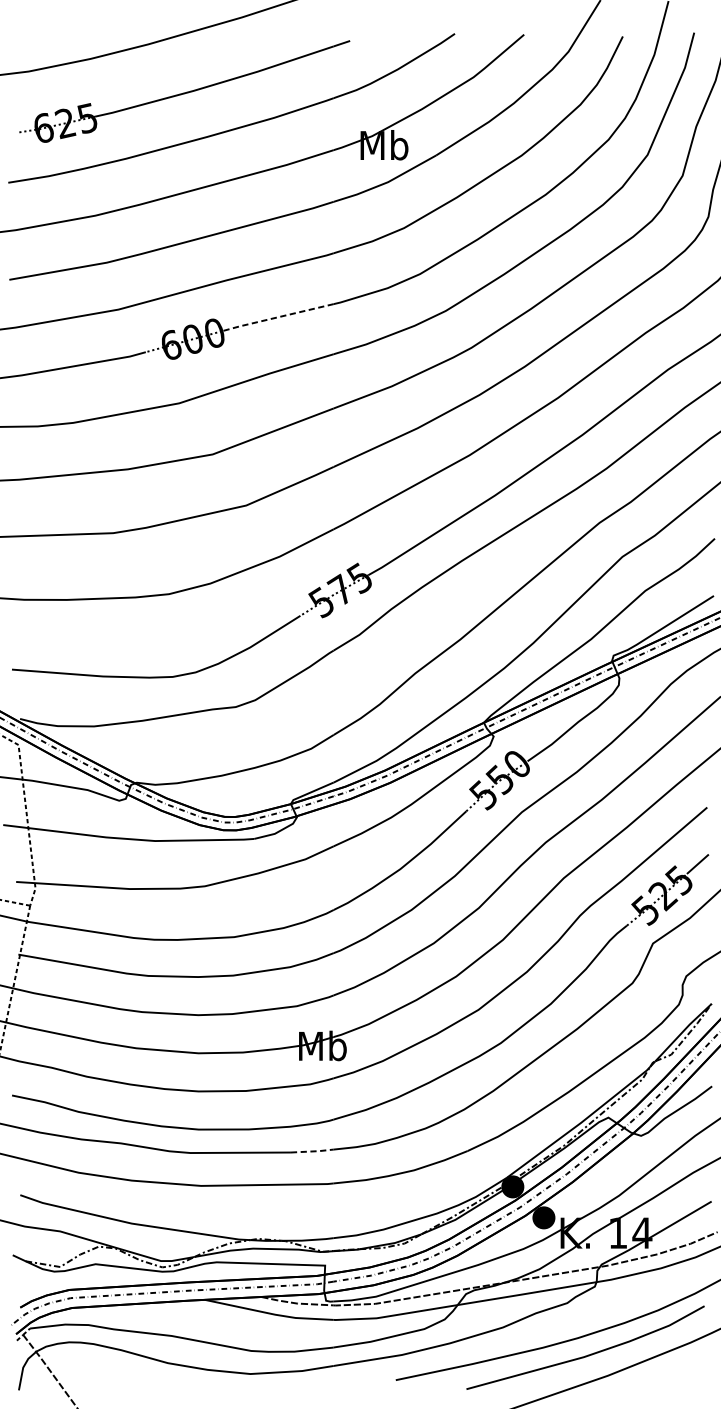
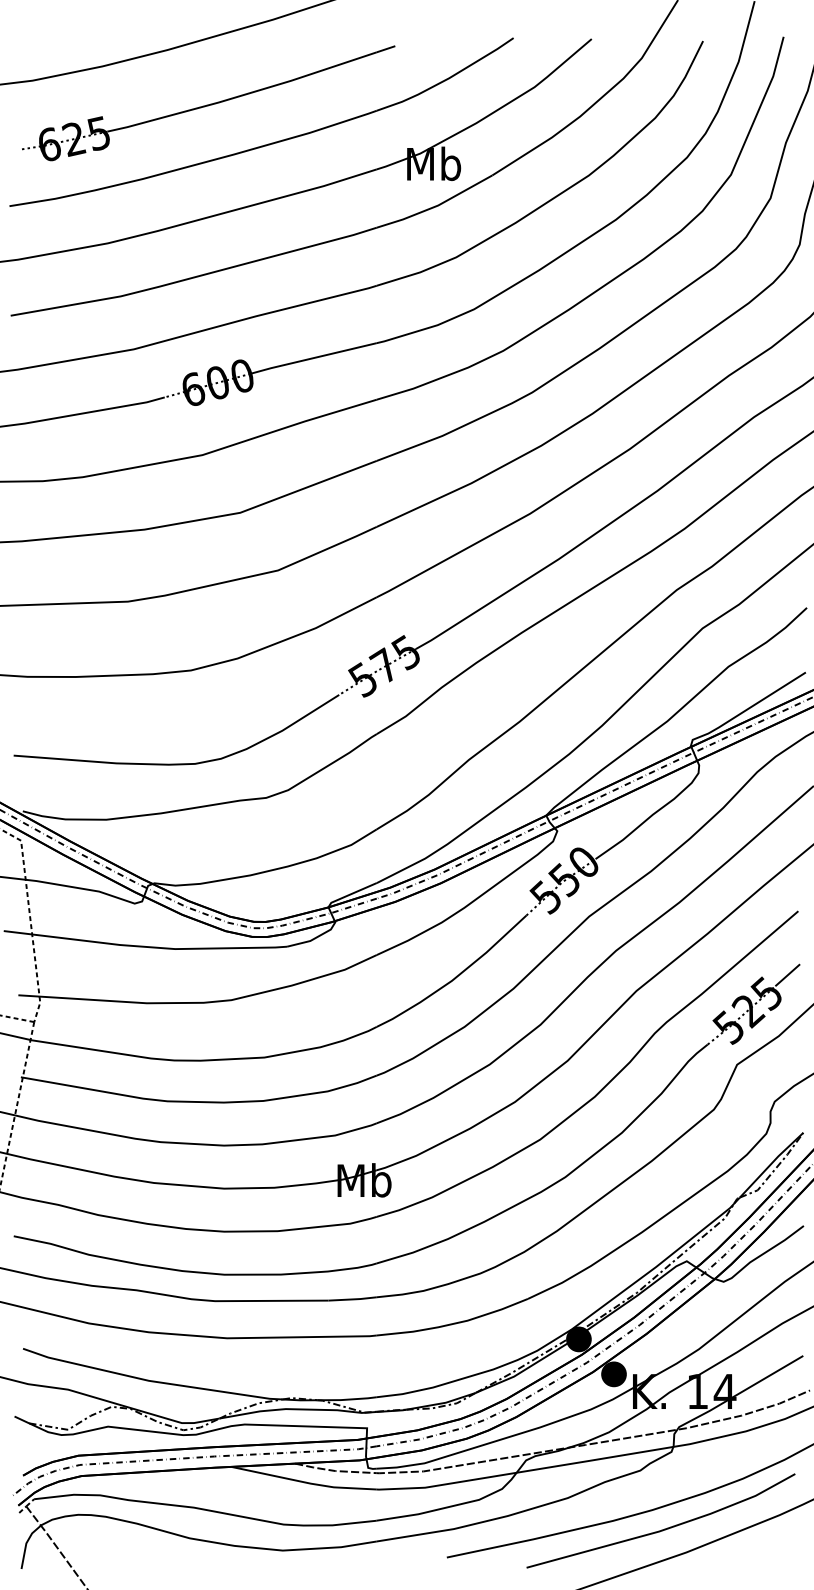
line: (276, 317) -> (312, 358), dashed -> solid
line: (313, 1151) -> (353, 1299), dashed -> solid

